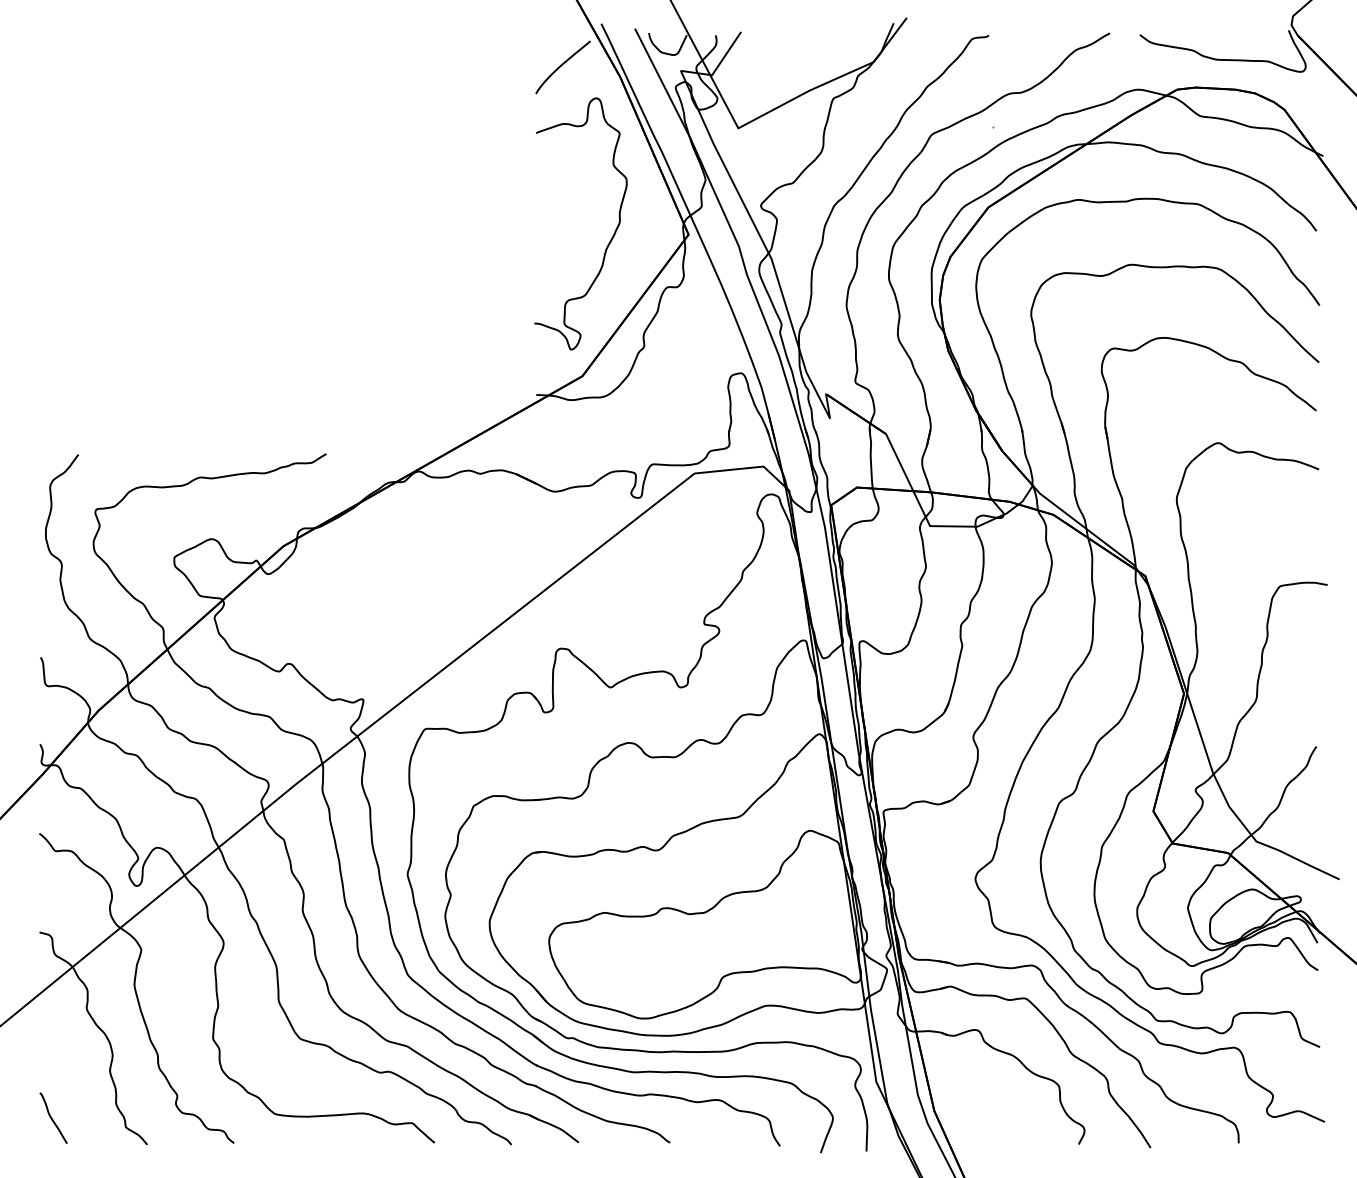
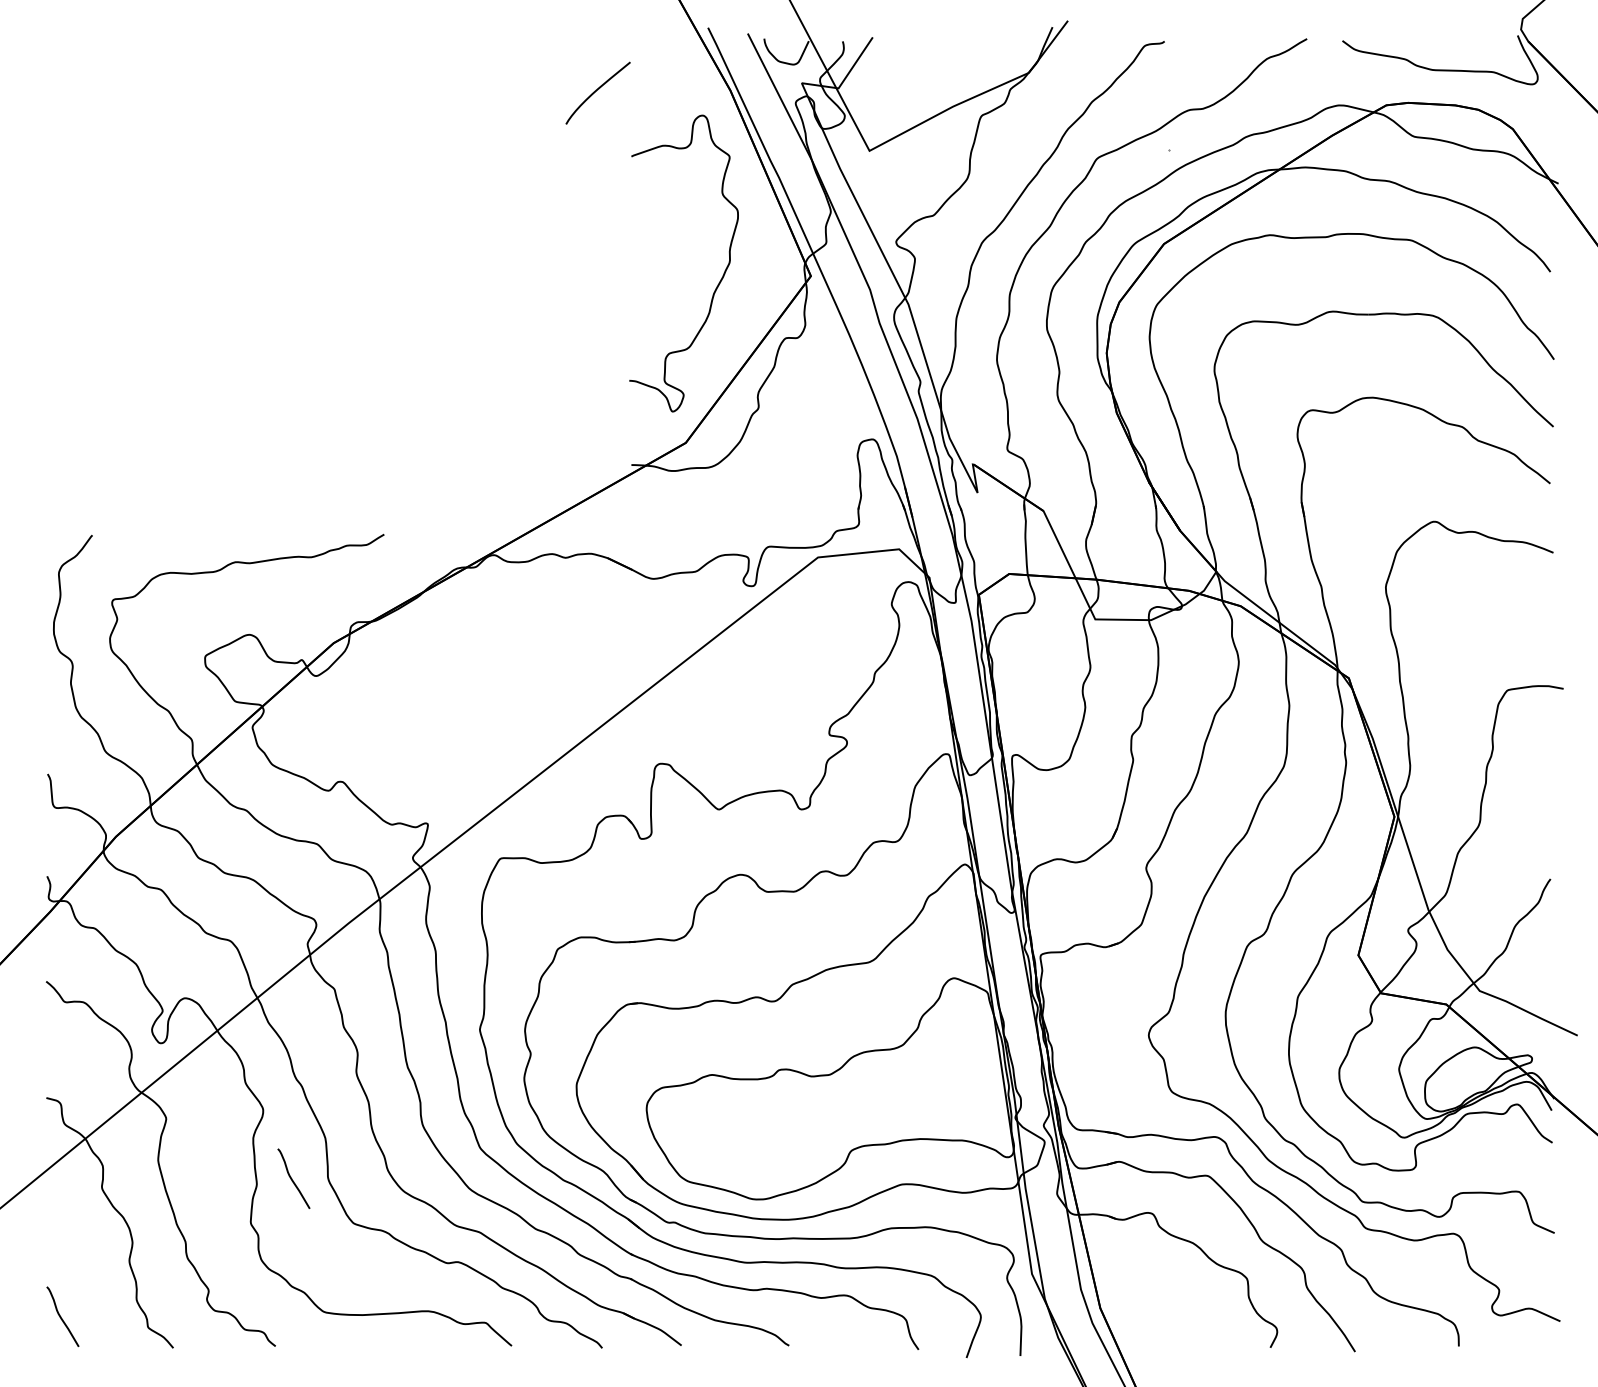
curve: (561, 66) -> (596, 91), moved
curve: (248, 1000) -> (292, 1178), added

